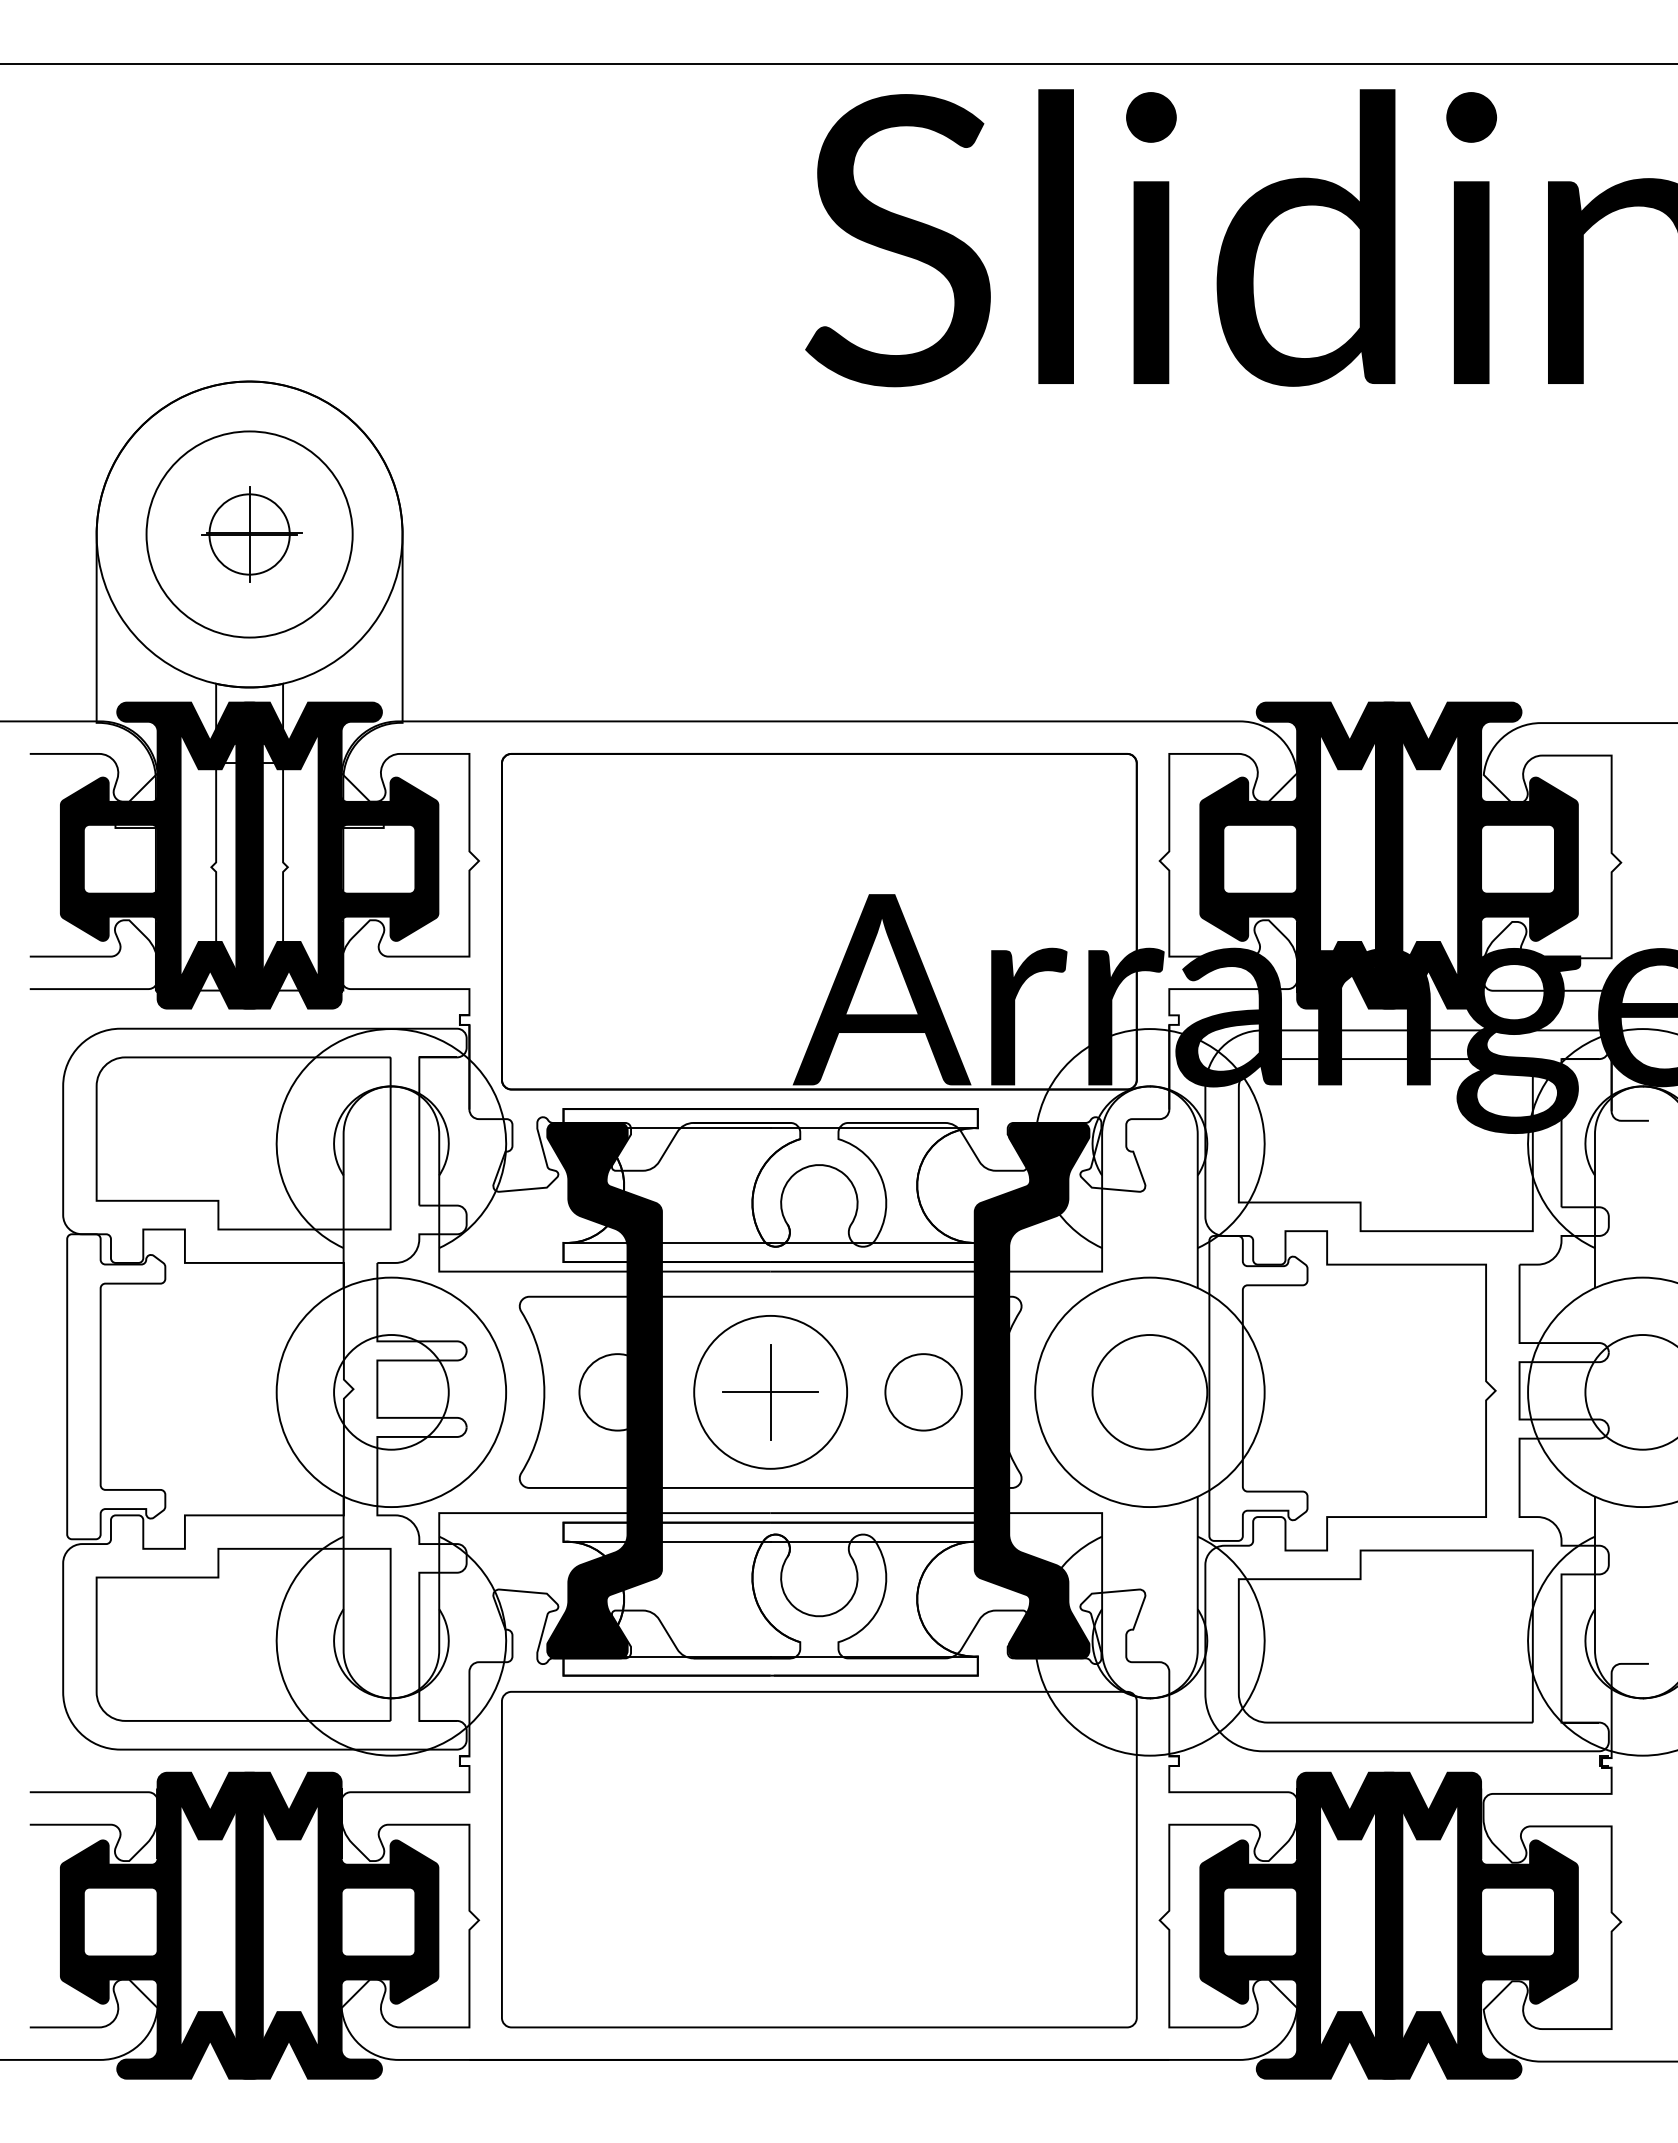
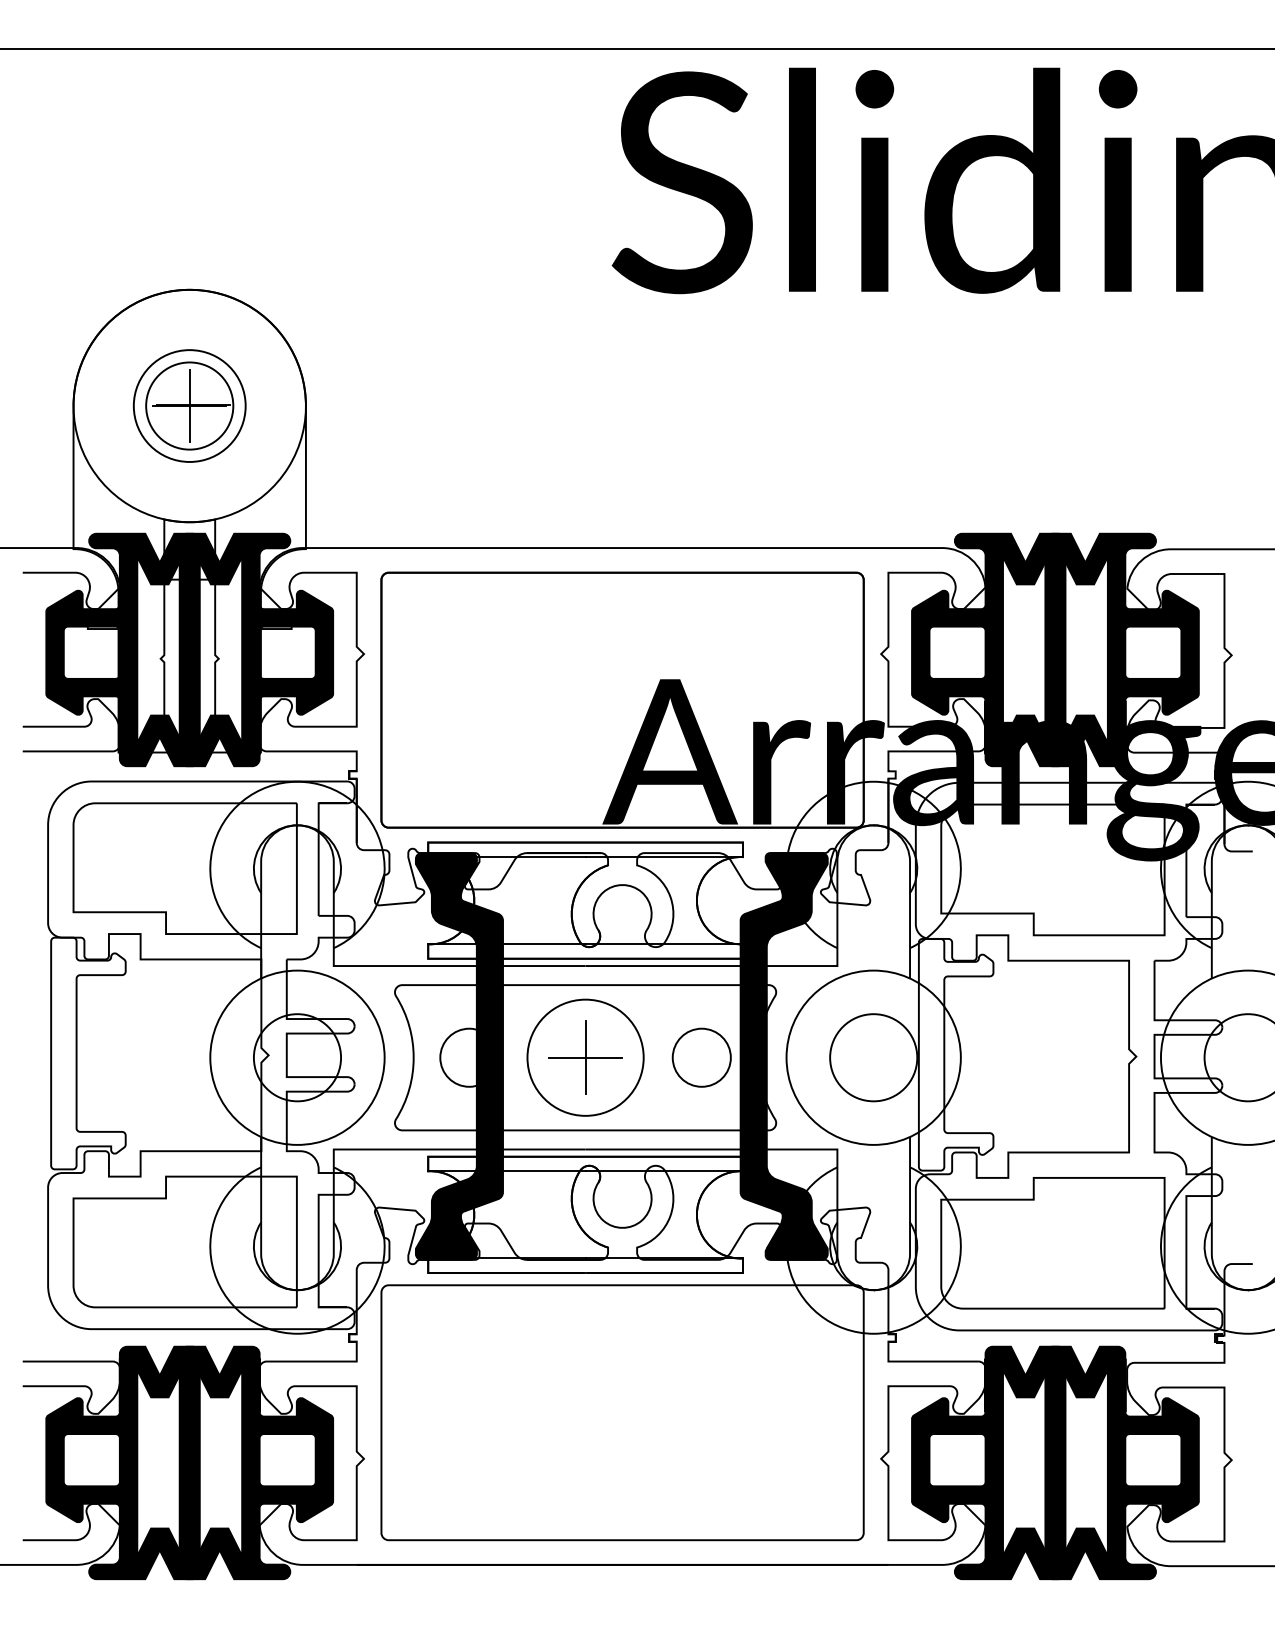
circle: (249, 534) -> (189, 406), size x0.71
circle: (249, 534) -> (189, 406), size x1.43

